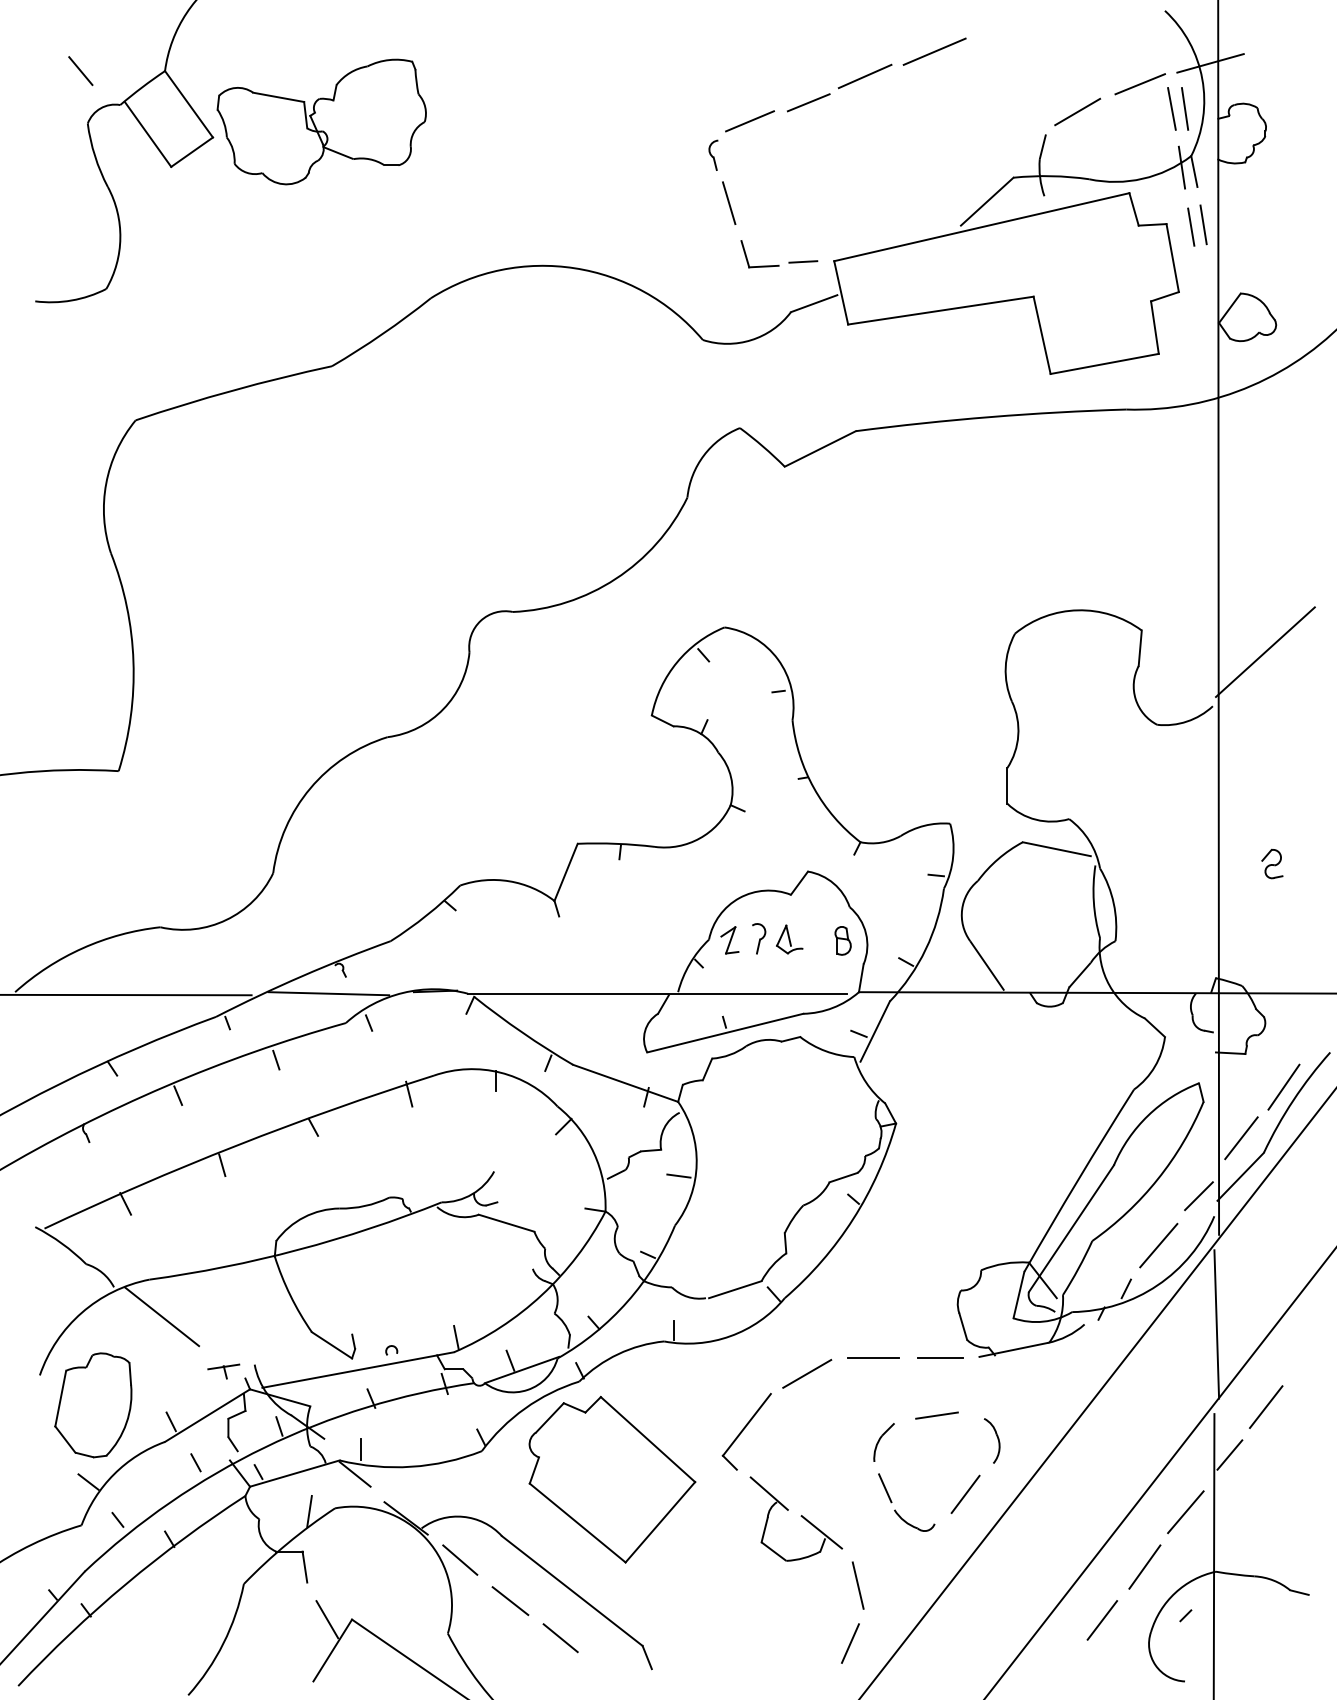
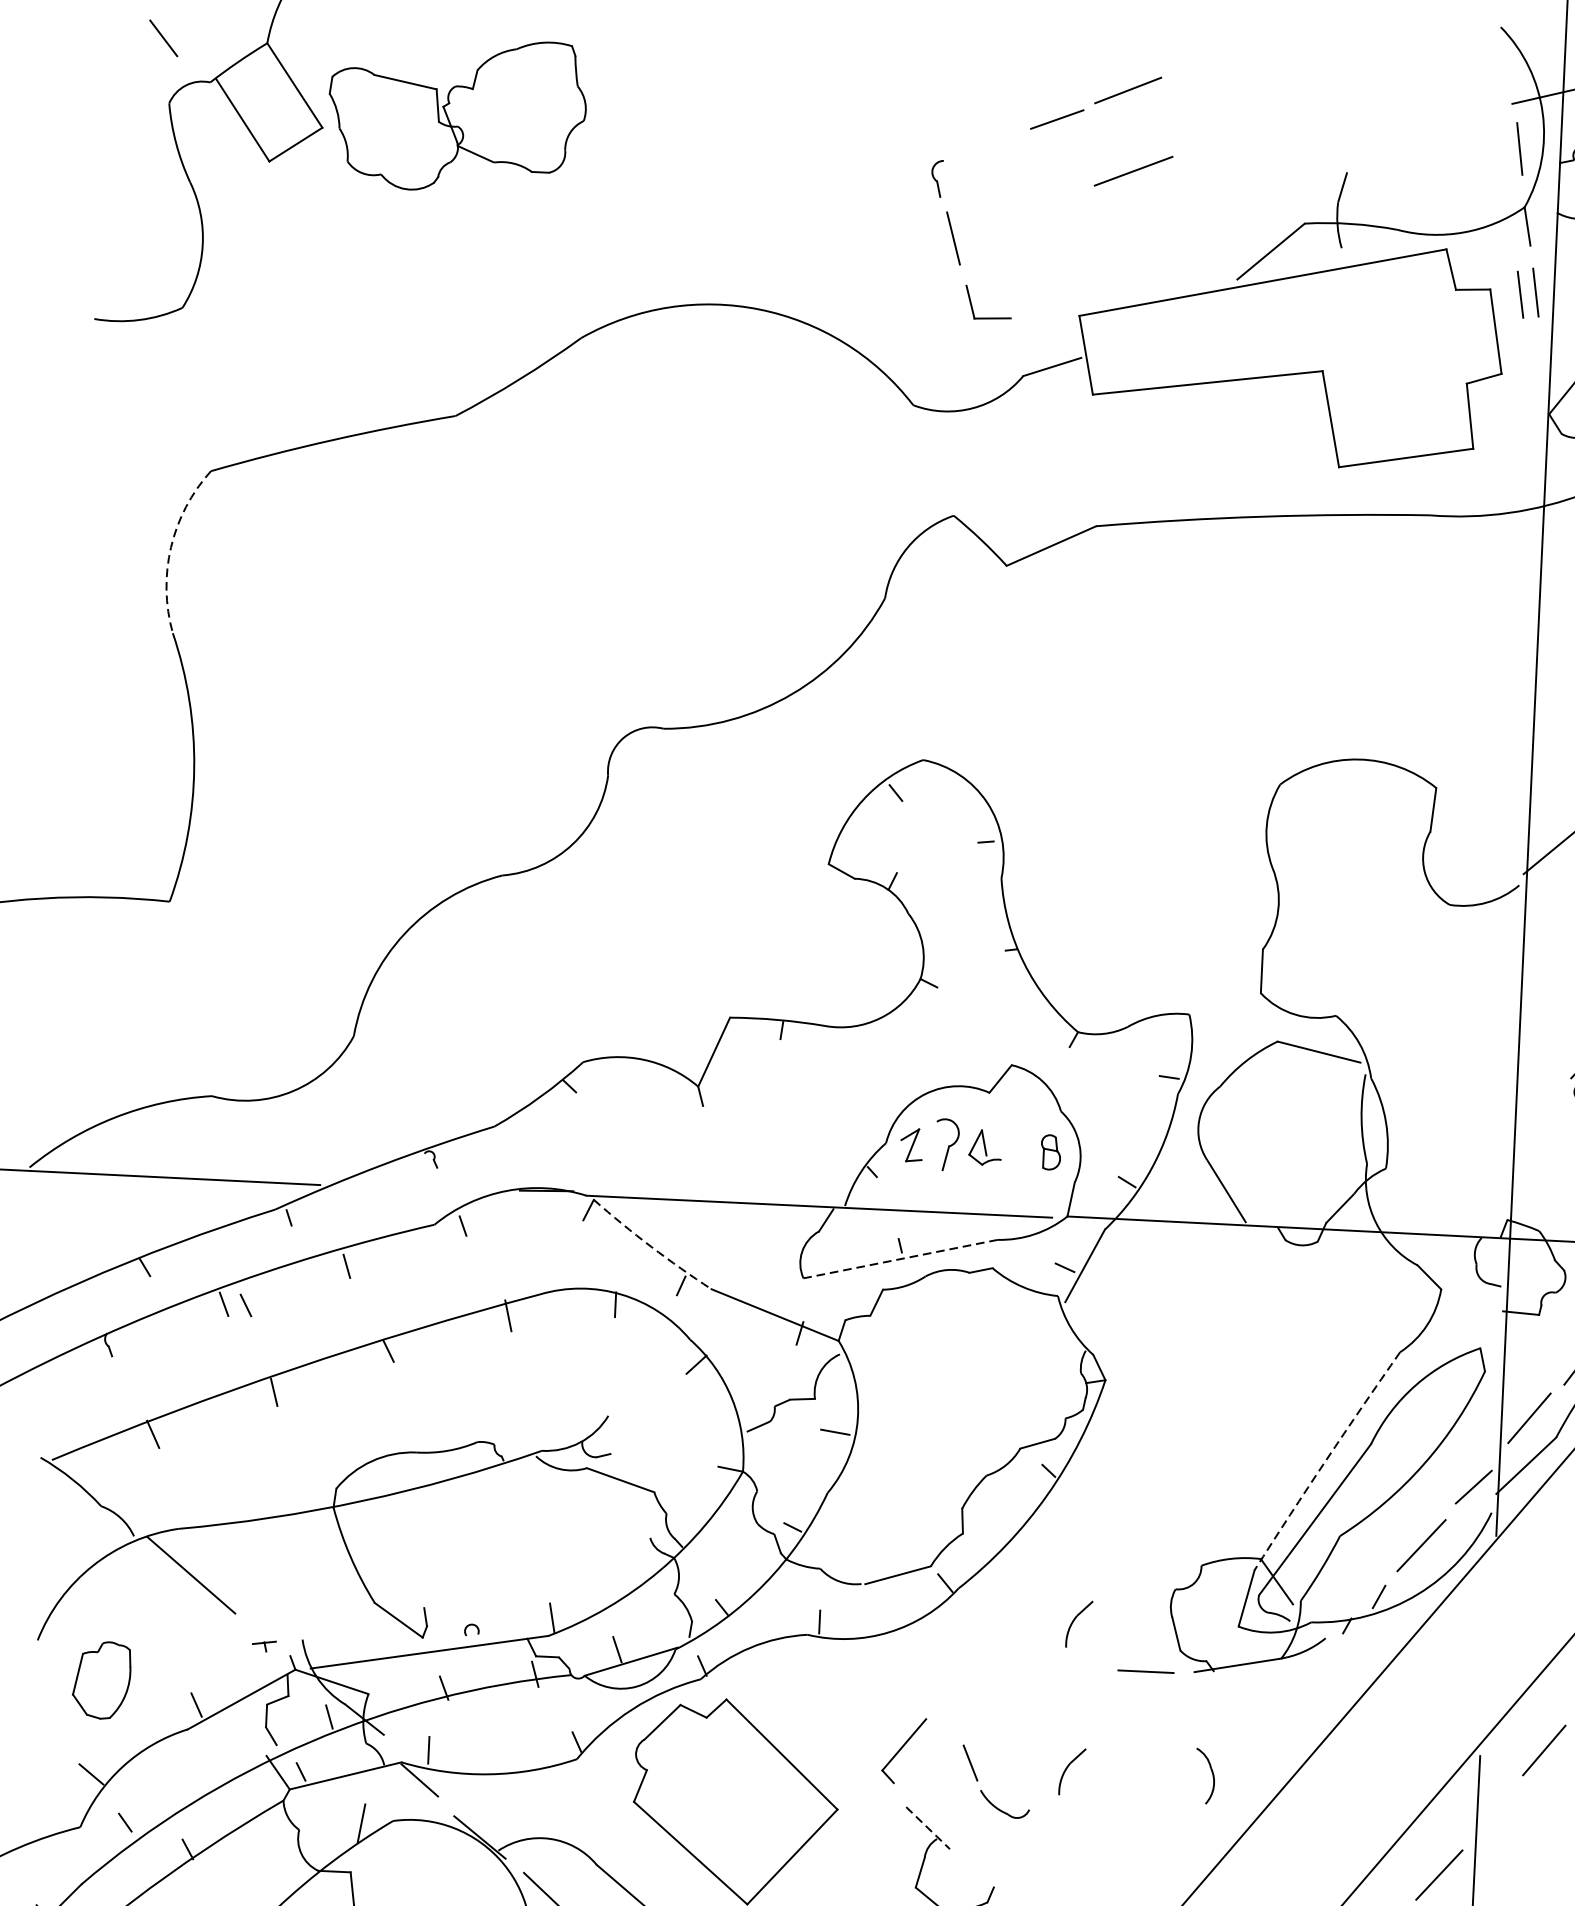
line: (934, 51) -> (1133, 170), moved
line: (1139, 84) -> (1465, 116), removed
line: (1171, 108) -> (1503, 147), removed
line: (1077, 111) -> (1387, 145), removed
line: (749, 121) -> (983, 139), removed
line: (1181, 167) -> (1512, 220), removed
line: (803, 261) -> (1041, 314), removed
arc: (106, 483) -> (171, 547), solid -> dashed
part: (759, 938) -> (948, 1144), size x1.4
line: (328, 993) -> (414, 1187), removed
arc: (522, 1032) -> (651, 1246), solid -> dashed
line: (724, 1033) -> (899, 1259), solid -> dashed
arc: (1078, 1180) -> (1326, 1460), solid -> dashed
part: (883, 1322) -> (1078, 1624), added
line: (1216, 1324) -> (1487, 1645), removed
line: (873, 1358) -> (1064, 1667), removed
part: (223, 1371) -> (263, 1646), size x0.6
line: (807, 1373) -> (982, 1682), removed
part: (93, 1405) -> (101, 1680), size x0.6
line: (936, 1415) -> (1138, 1741), removed
part: (746, 1431) -> (903, 1750), size x0.7
line: (1229, 1454) -> (1496, 1806), removed
line: (195, 1462) -> (245, 1305), moved
line: (769, 1493) -> (928, 1827), solid -> dashed
line: (965, 1494) -> (1169, 1840), removed
part: (896, 1510) -> (983, 1791), moved
line: (821, 1532) -> (990, 1878), removed

